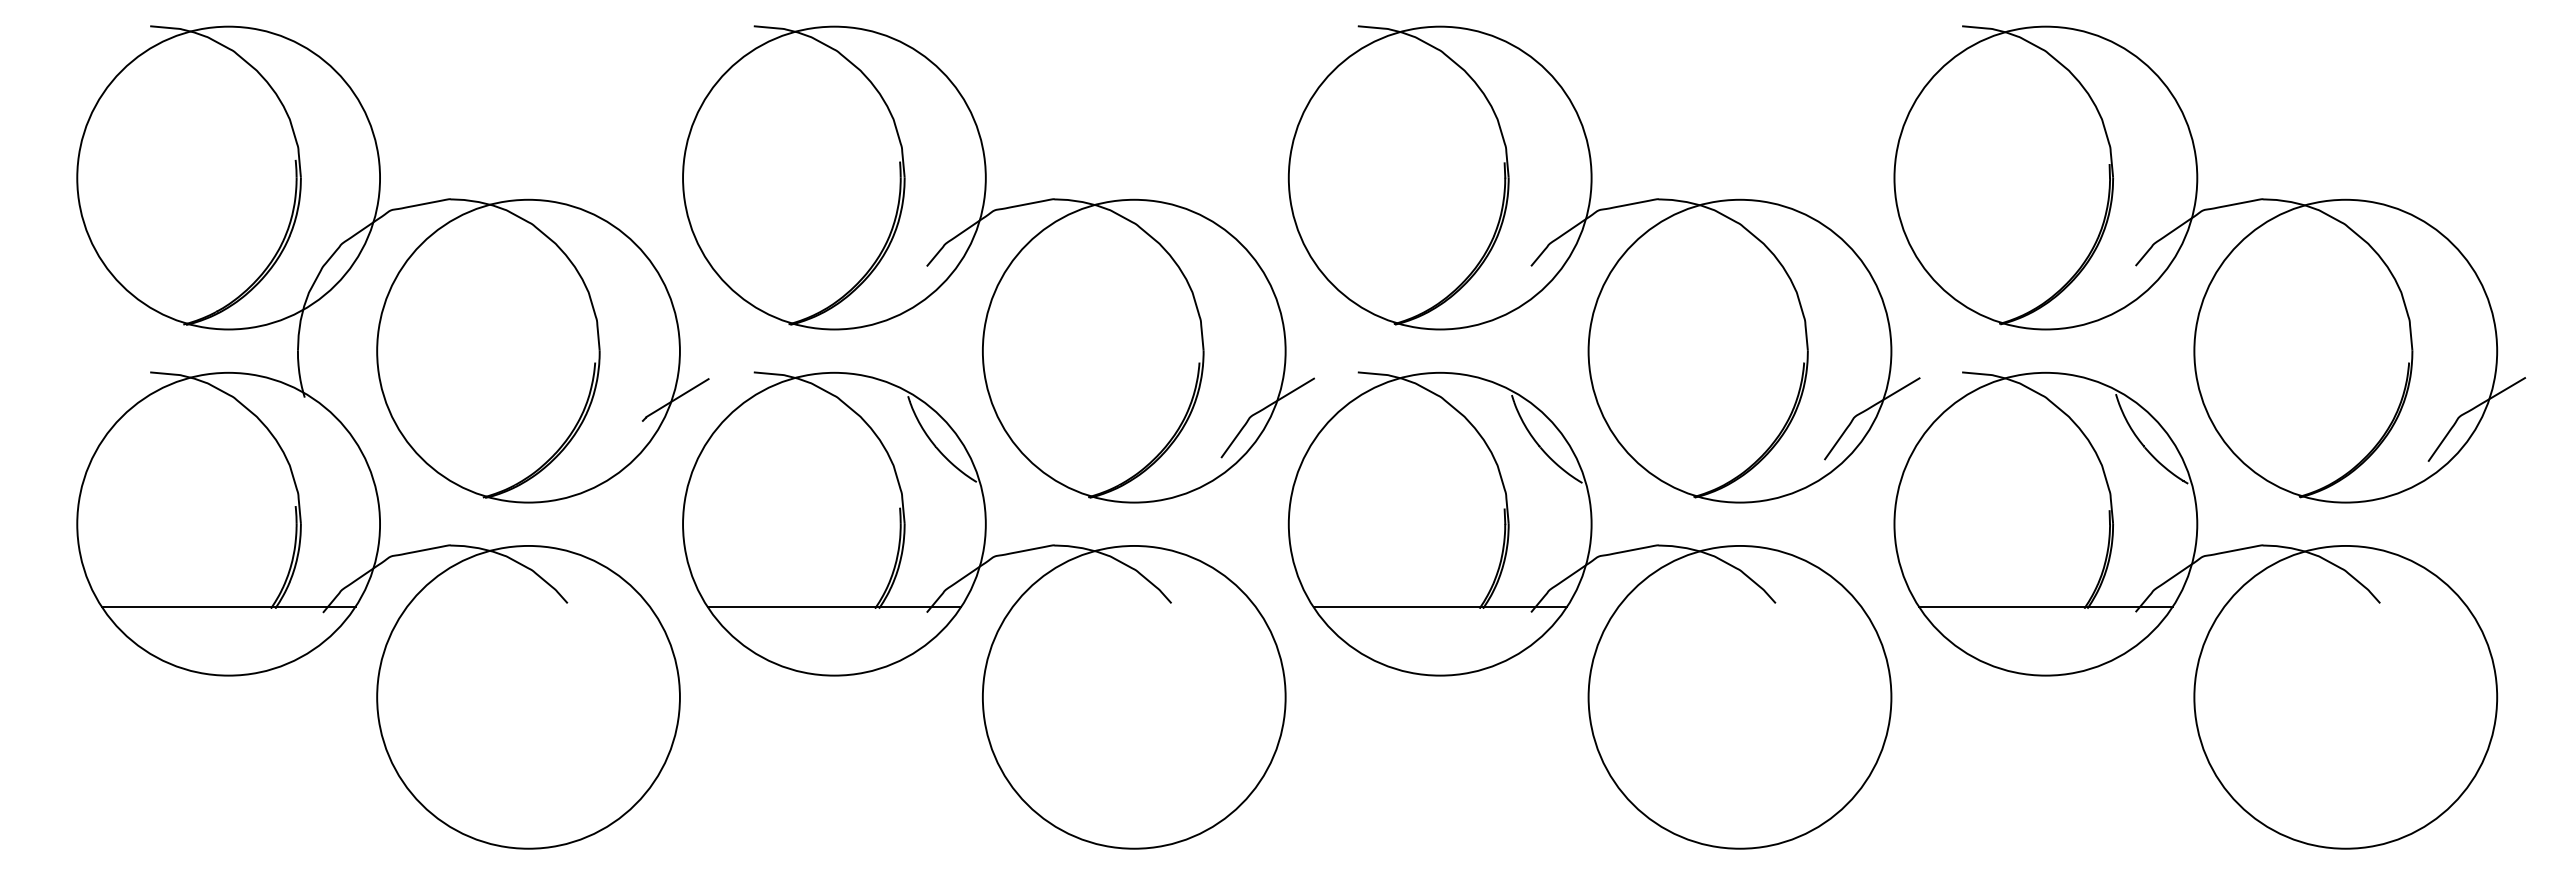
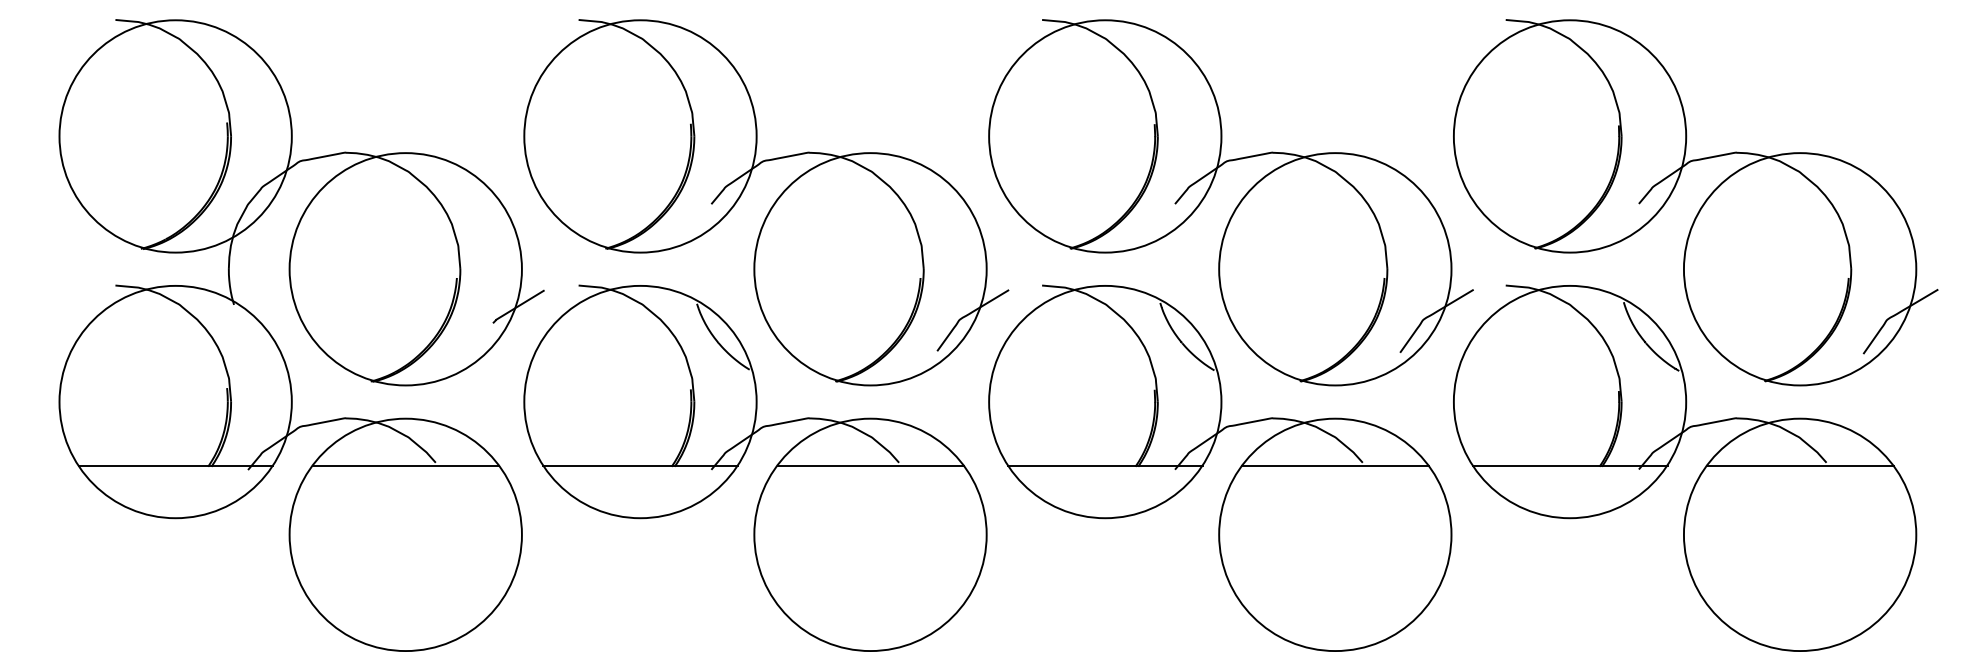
line: (528, 607) -> (405, 465), added
line: (1134, 607) -> (870, 465), added
line: (1740, 607) -> (1335, 465), added
line: (2345, 607) -> (1799, 465), added

